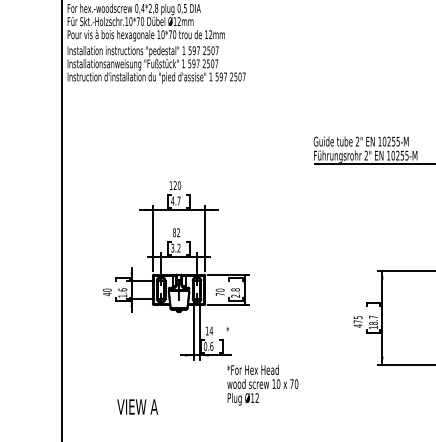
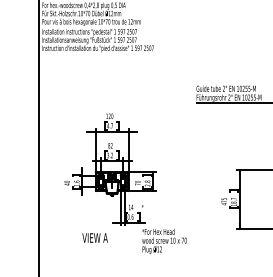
text: (136, 406) -> (94, 237), moved

